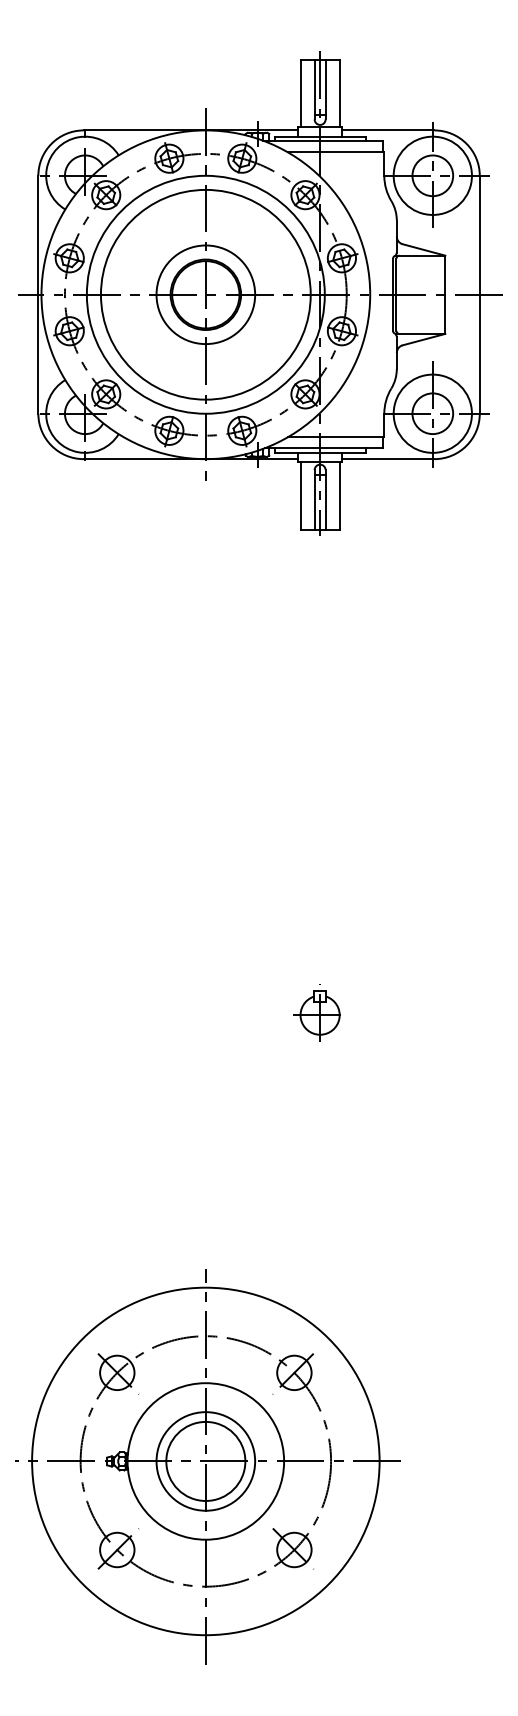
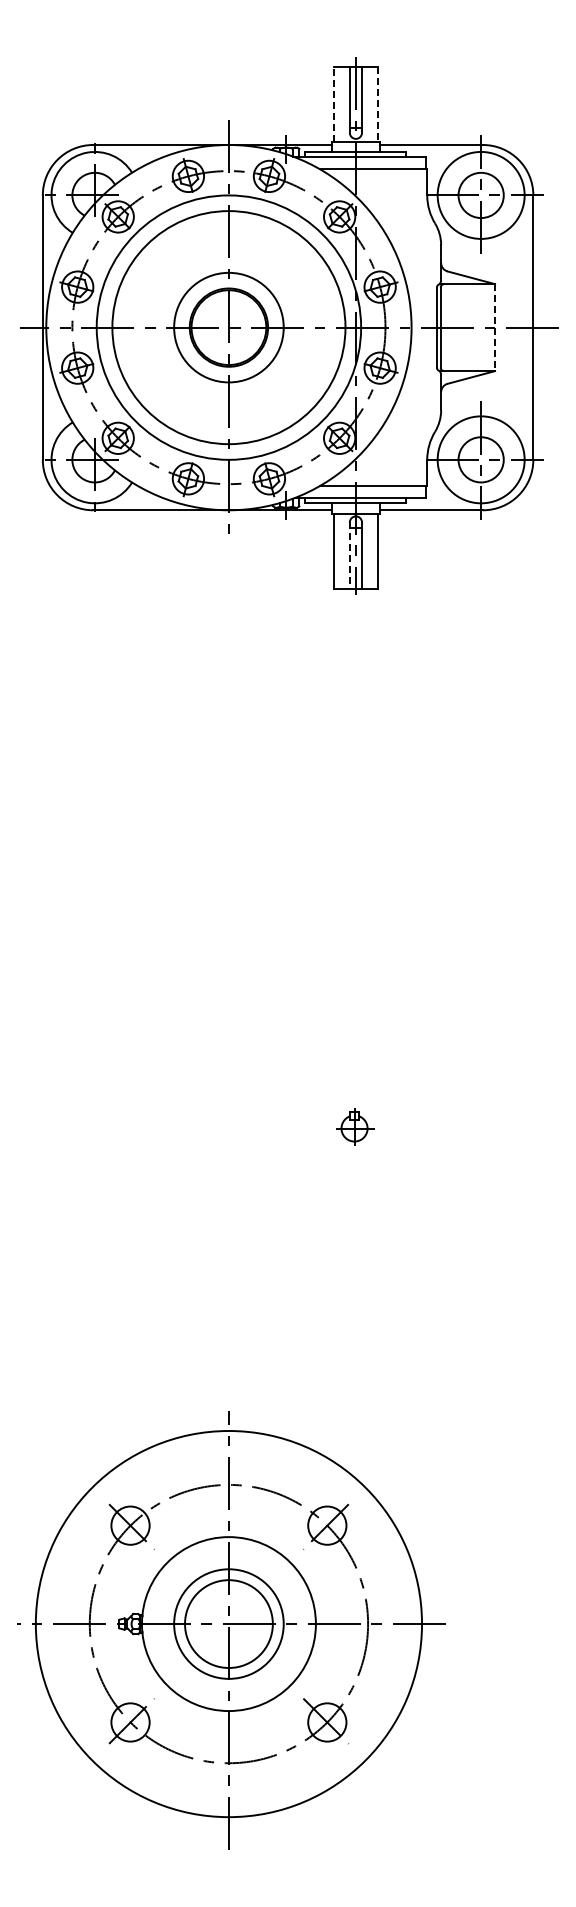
line: (300, 93) -> (334, 103), solid -> dashed
line: (339, 93) -> (377, 104), solid -> dashed
line: (445, 295) -> (495, 328), solid -> dashed
line: (314, 500) -> (349, 556), solid -> dashed
part: (317, 1015) -> (352, 1128), size x0.6

